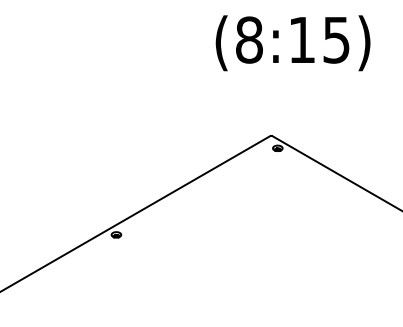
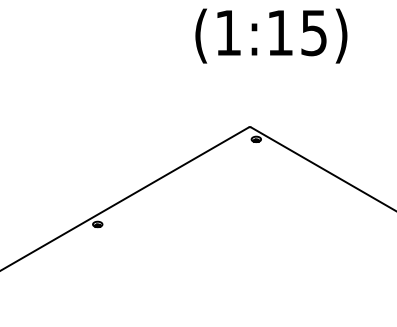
text: (249, 39) -> (228, 32), (8:15) -> (1:15)

